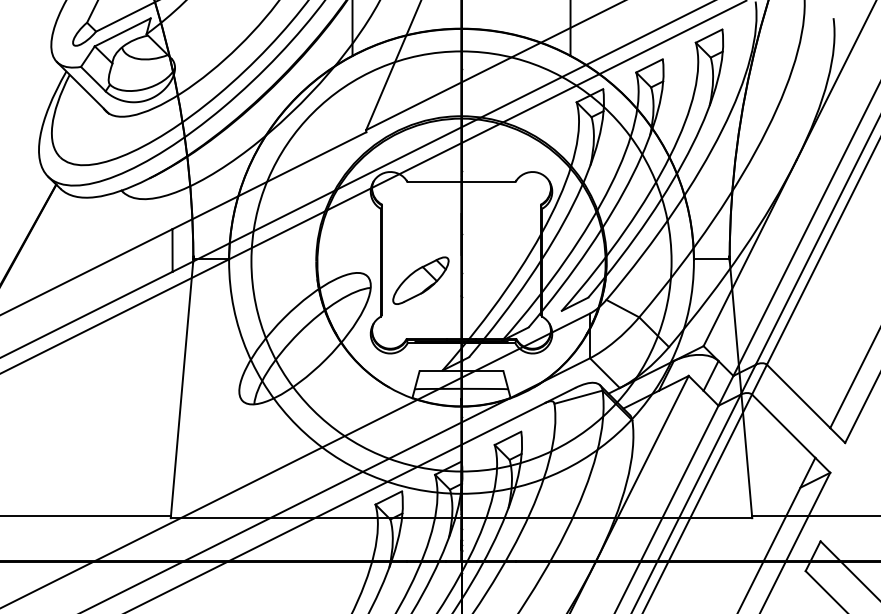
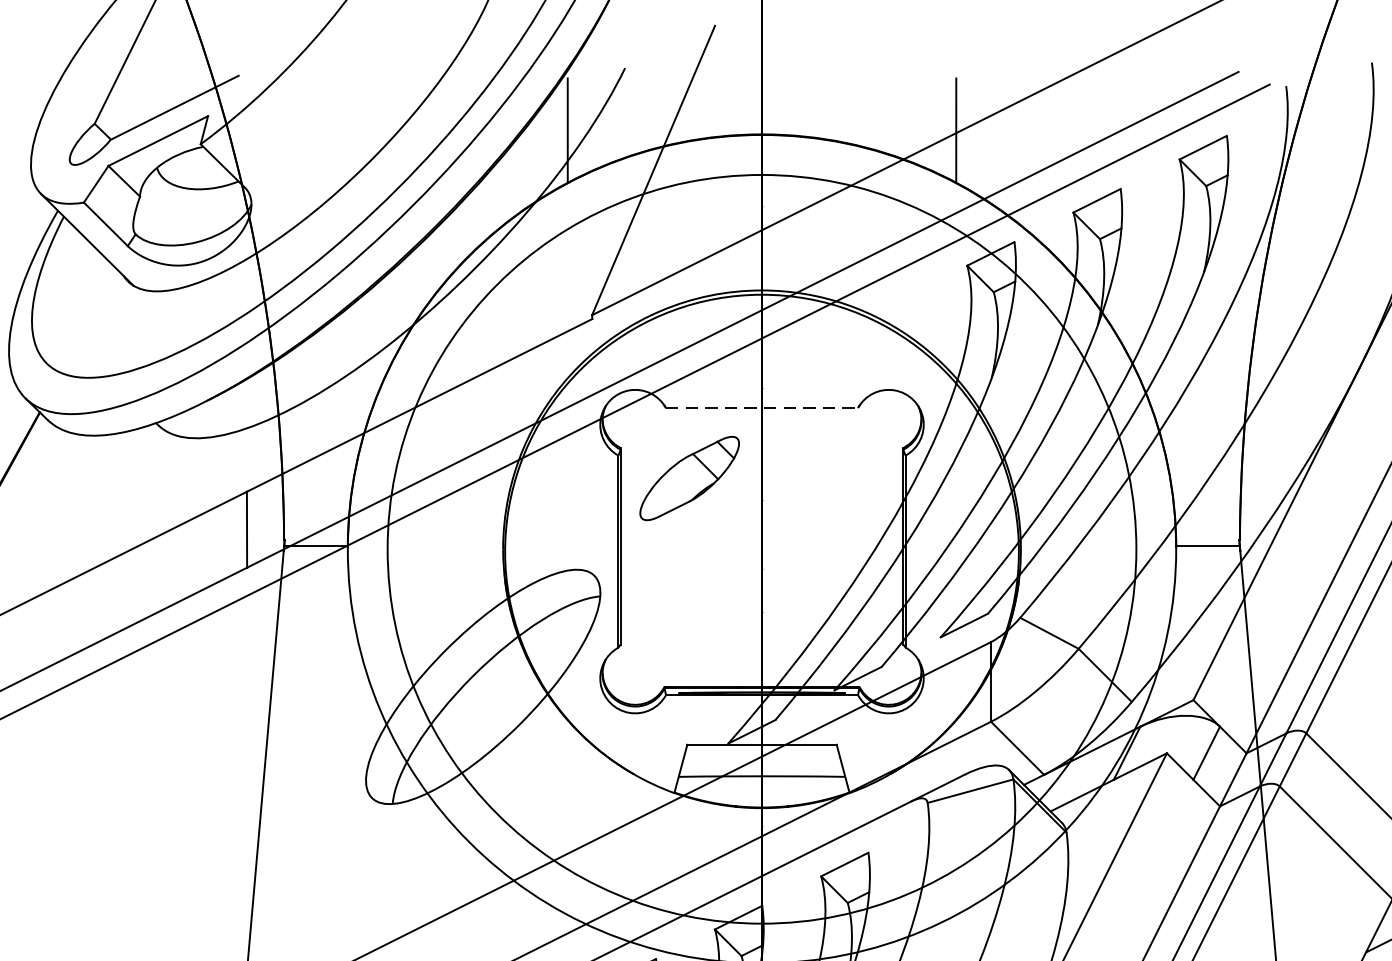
line: (461, 182) -> (761, 408), solid -> dashed
part: (420, 280) -> (688, 478), moved

